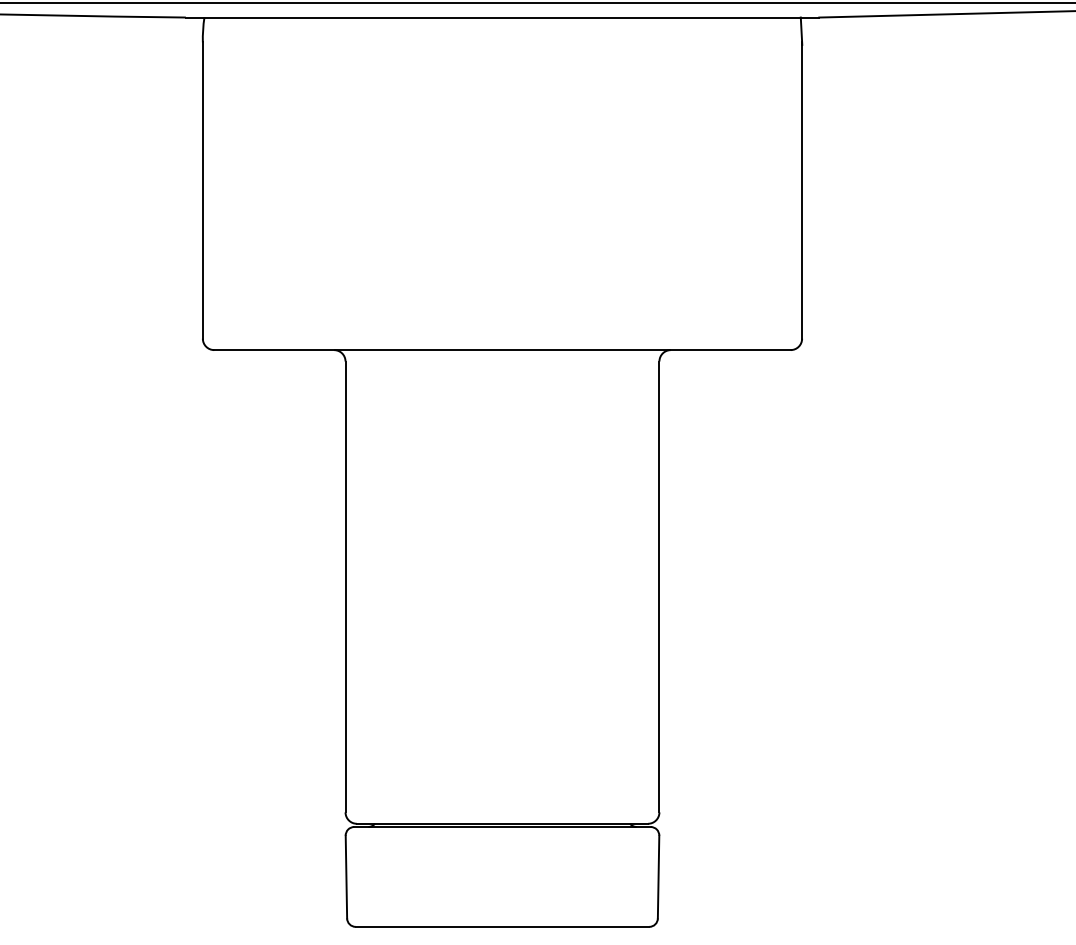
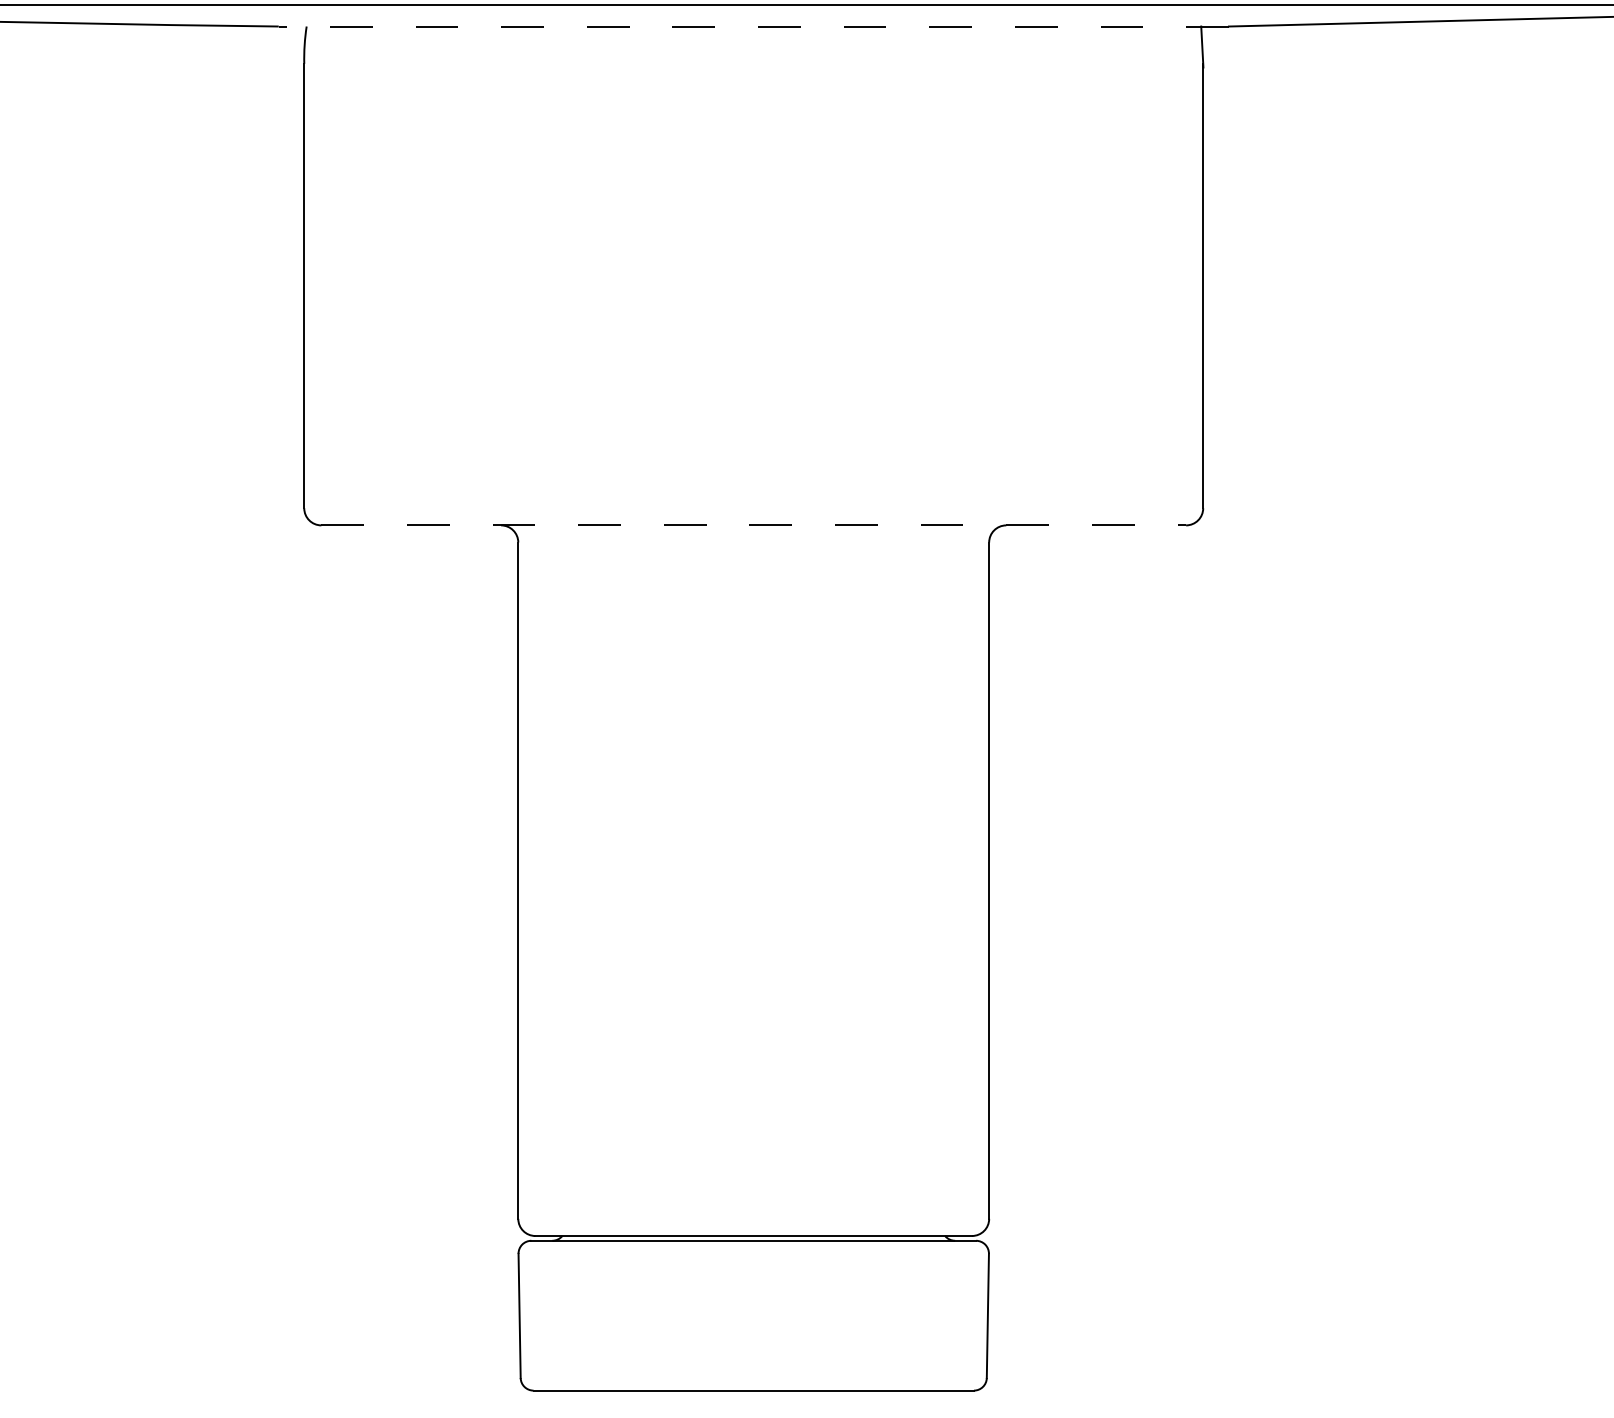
line: (502, 17) -> (753, 26), solid -> dashed
line: (502, 350) -> (753, 525), solid -> dashed

